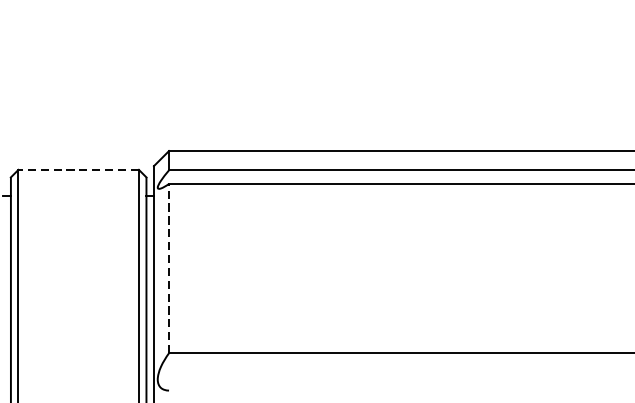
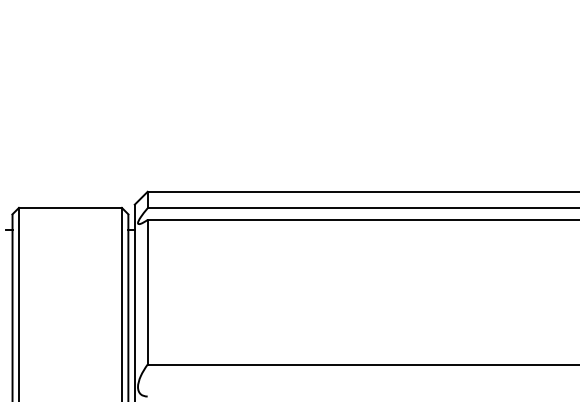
line: (77, 169) -> (69, 207), dashed -> solid
line: (168, 267) -> (147, 291), dashed -> solid

